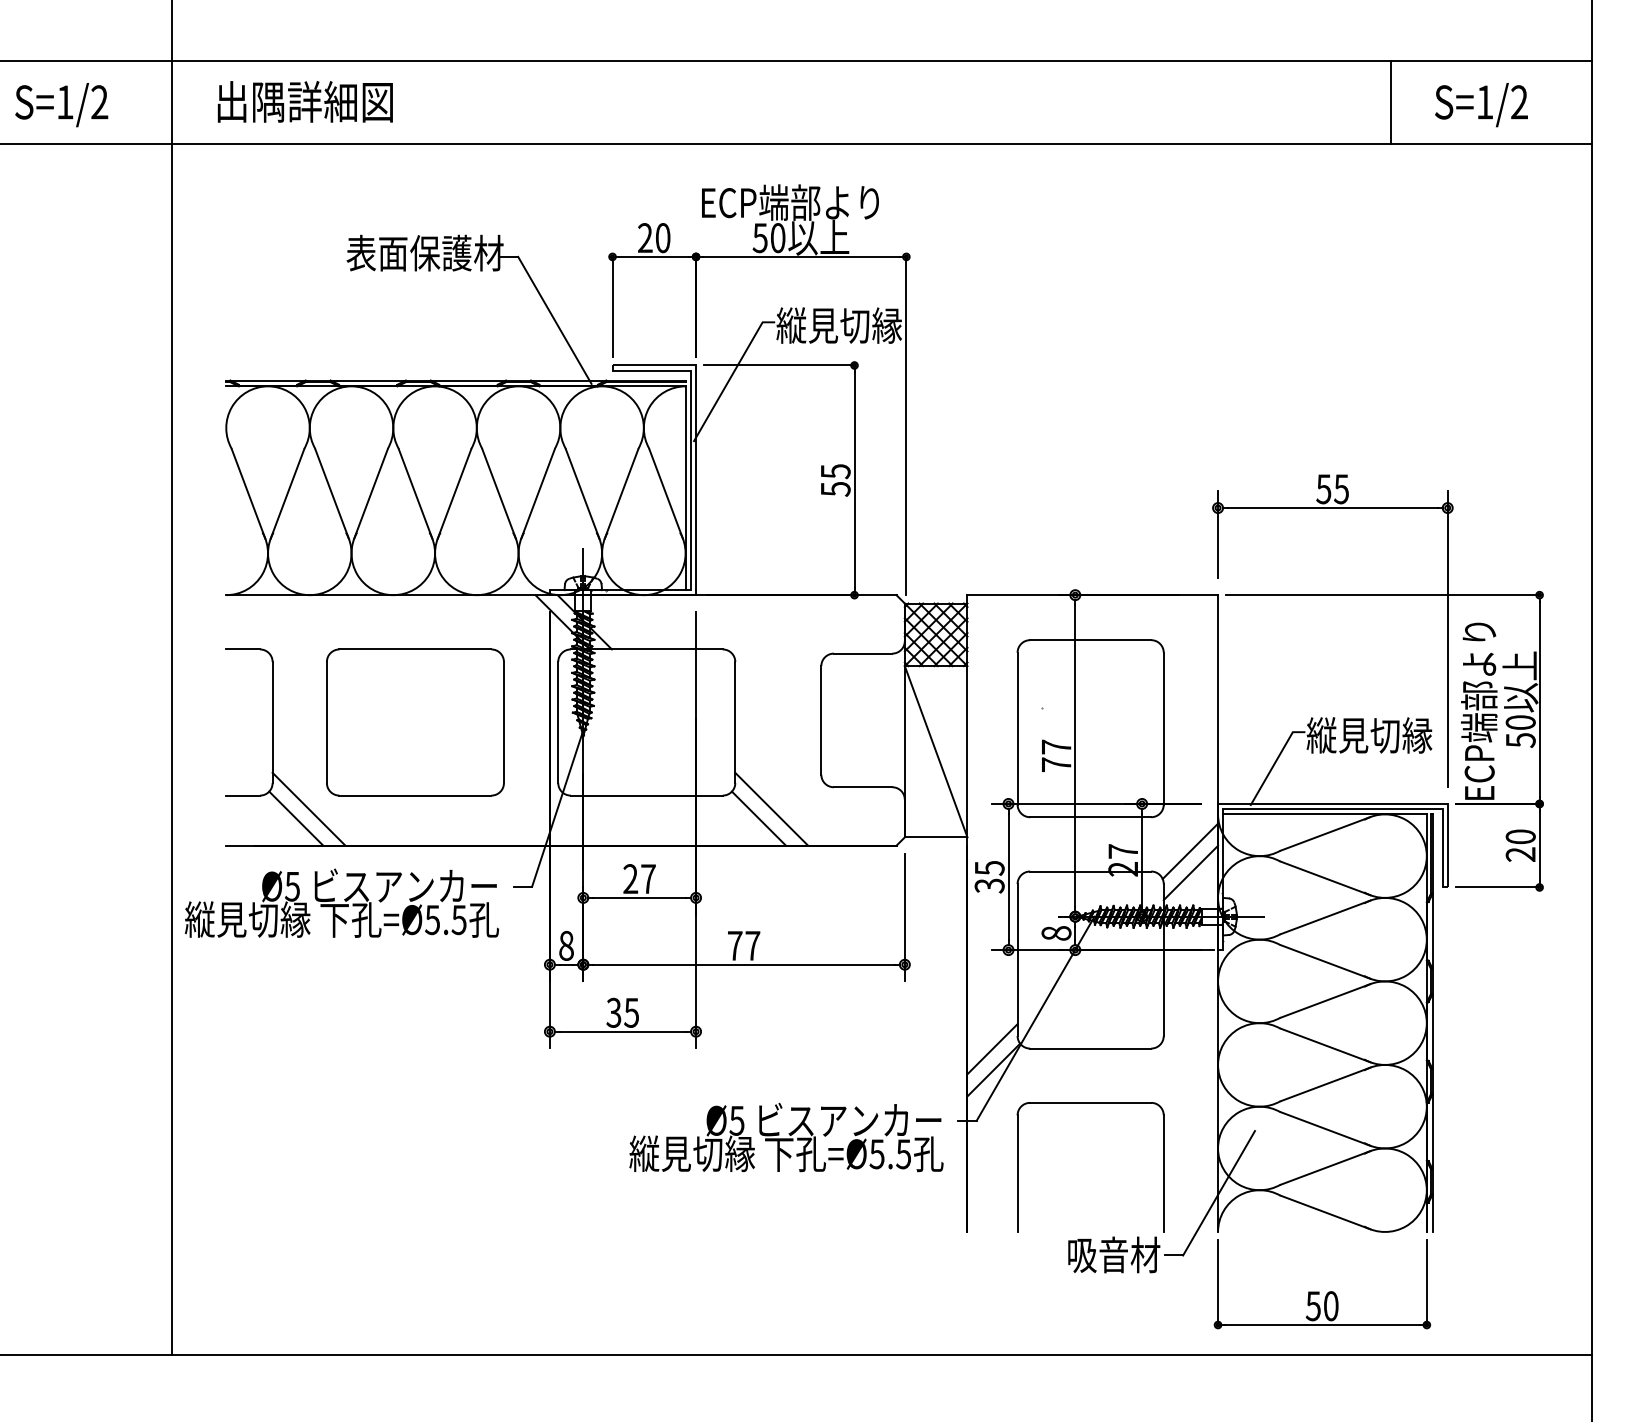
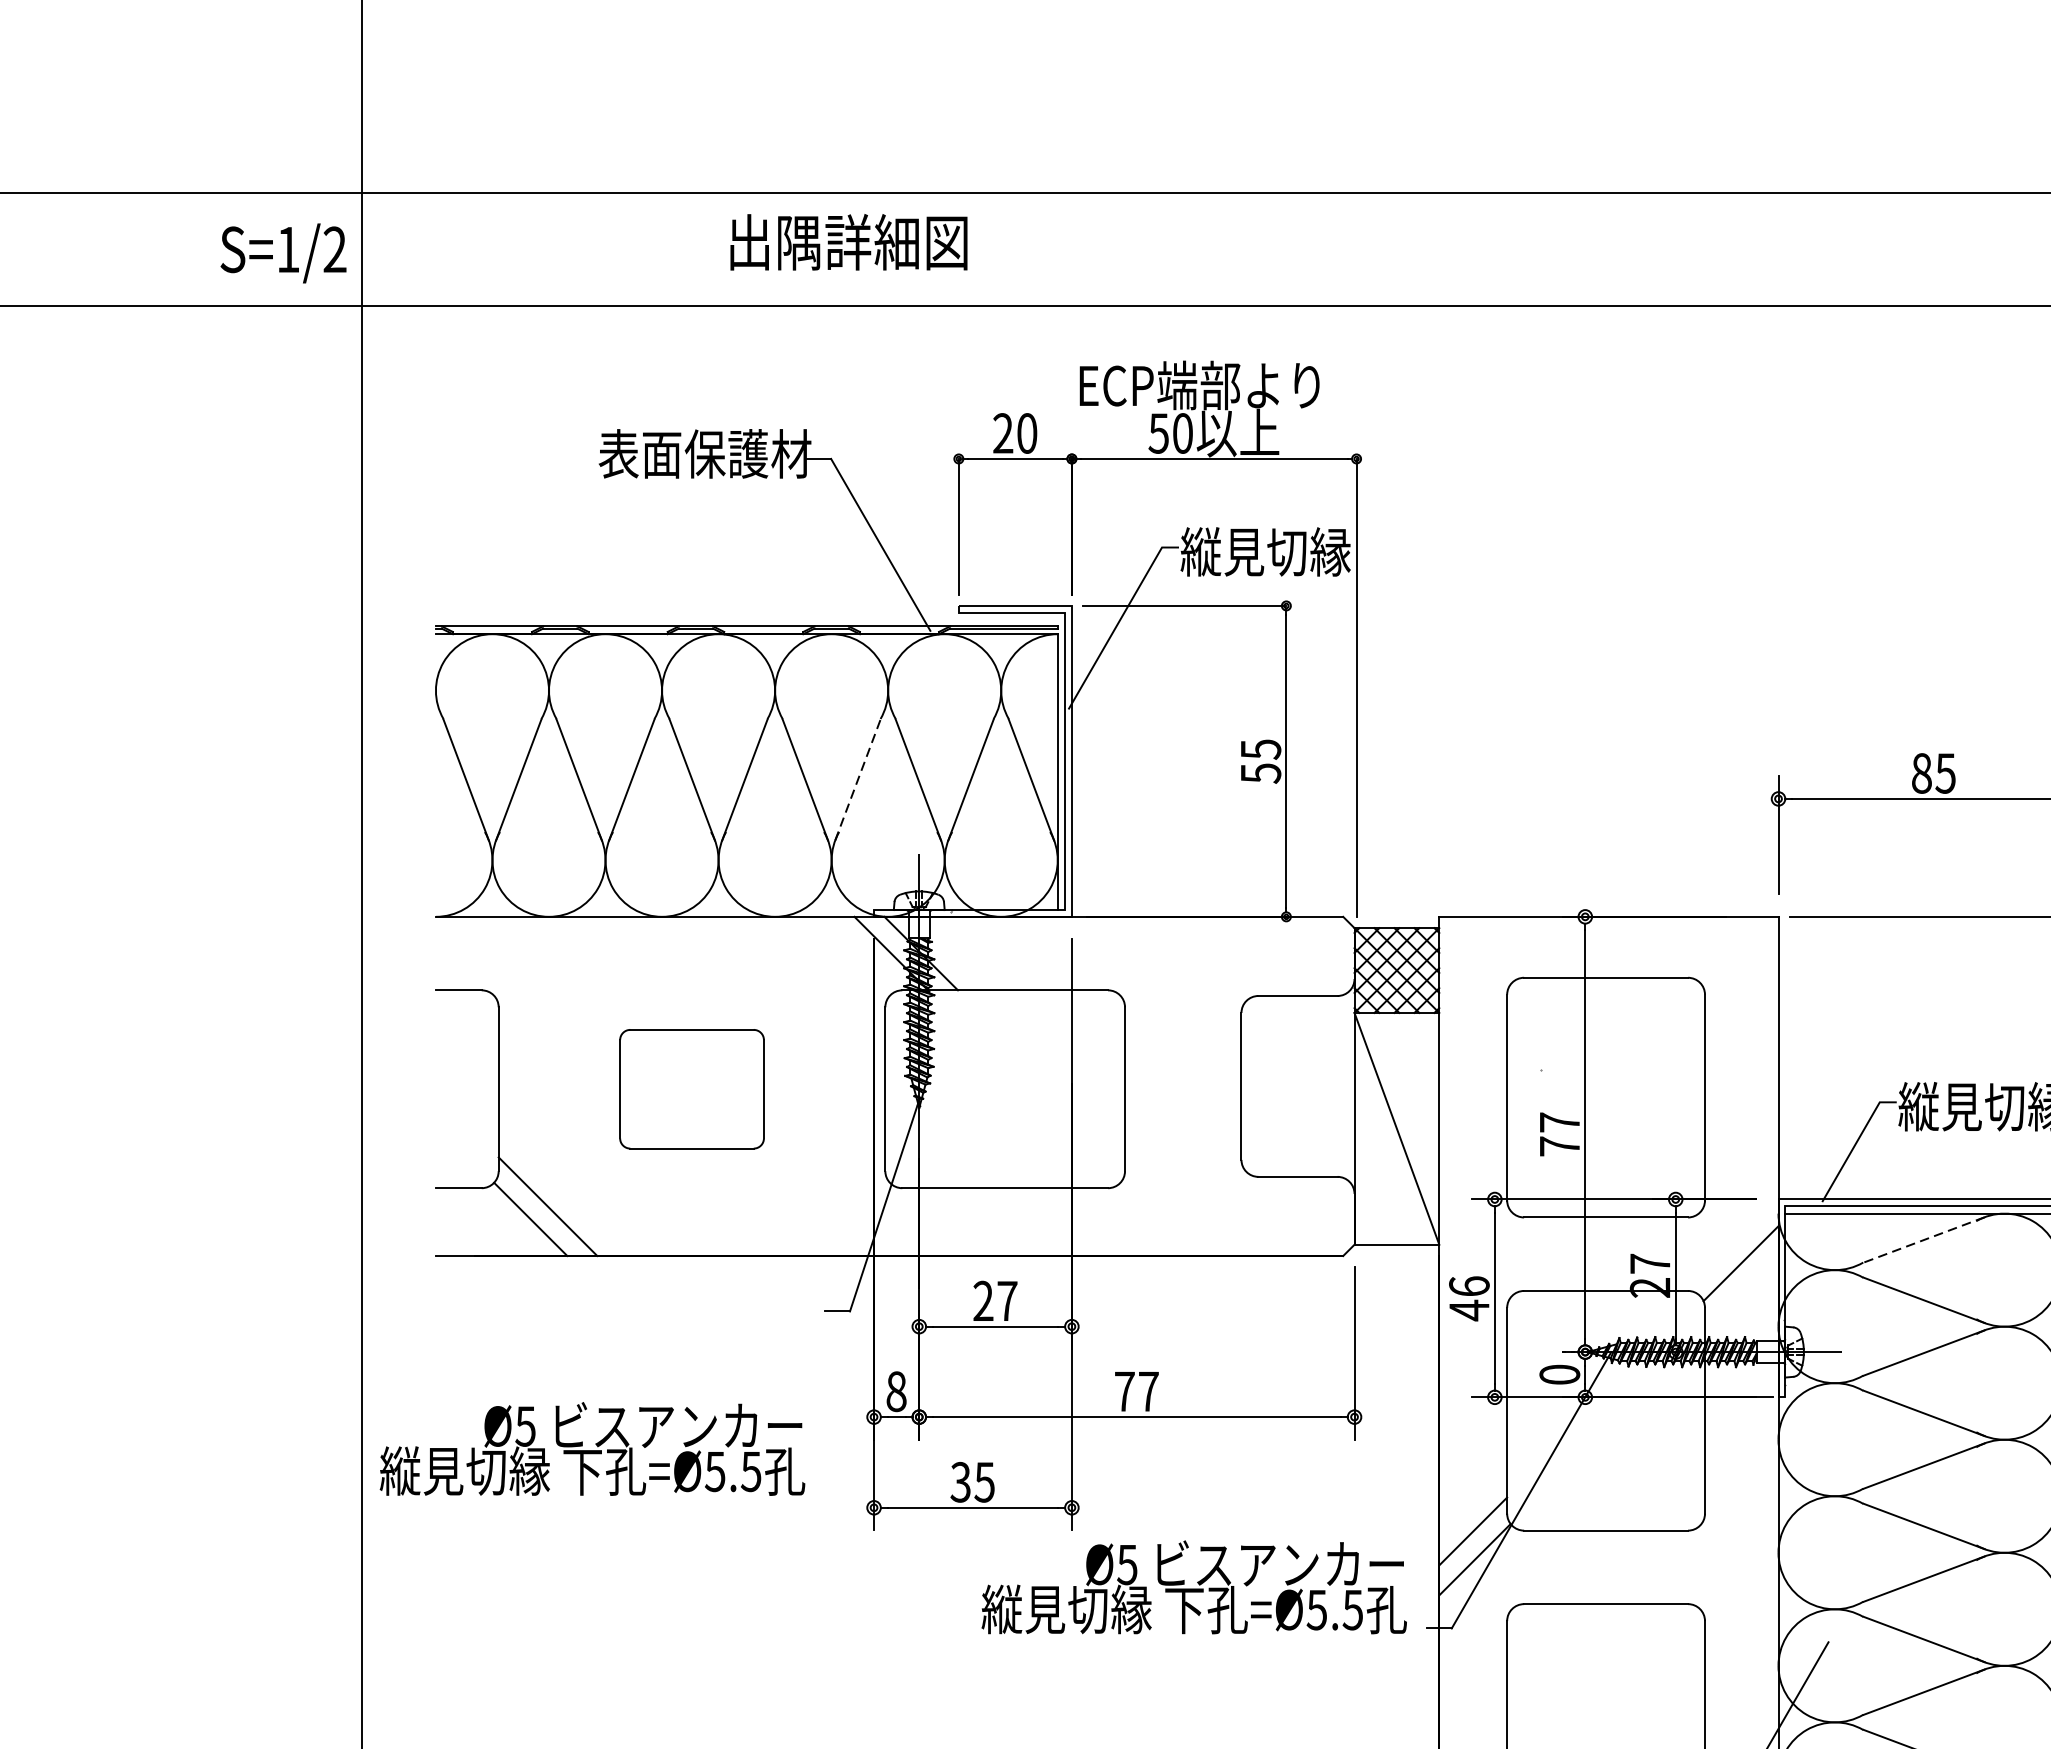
text: (304, 101) -> (847, 241), moved
line: (1391, 102) -> (2013, 249), removed
text: (61, 105) -> (283, 253), moved
text: (1323, 489) -> (1921, 773), 55 -> 85
line: (538, 493) -> (858, 779), solid -> dashed
part: (415, 722) -> (692, 1089), size x0.6
line: (771, 808) -> (1174, 1205), removed
line: (758, 818) -> (1156, 1219), removed
line: (1325, 833) -> (1923, 1239), solid -> dashed
line: (1190, 872) -> (1741, 1292), removed
text: (989, 877) -> (1469, 1299), 35 -> 46
text: (341, 902) -> (591, 1447), moved
text: (1056, 933) -> (1559, 1374), 8 -> 0
text: (786, 1137) -> (1194, 1587), moved

